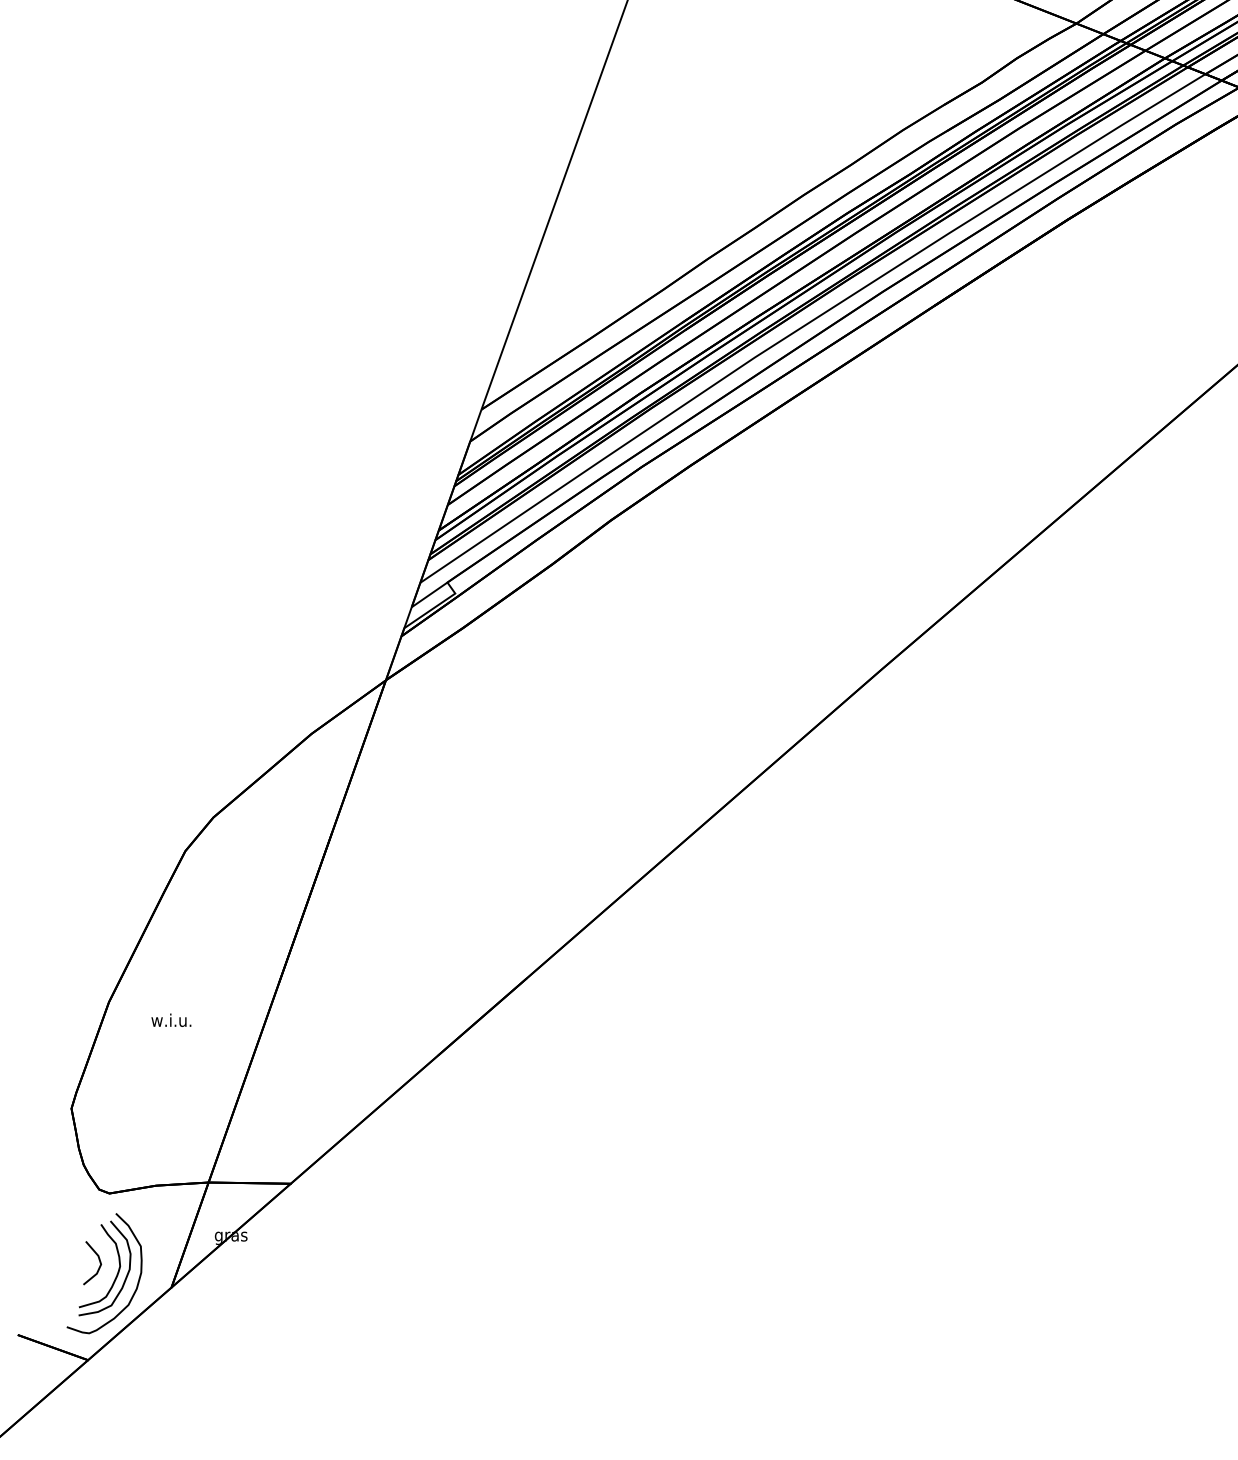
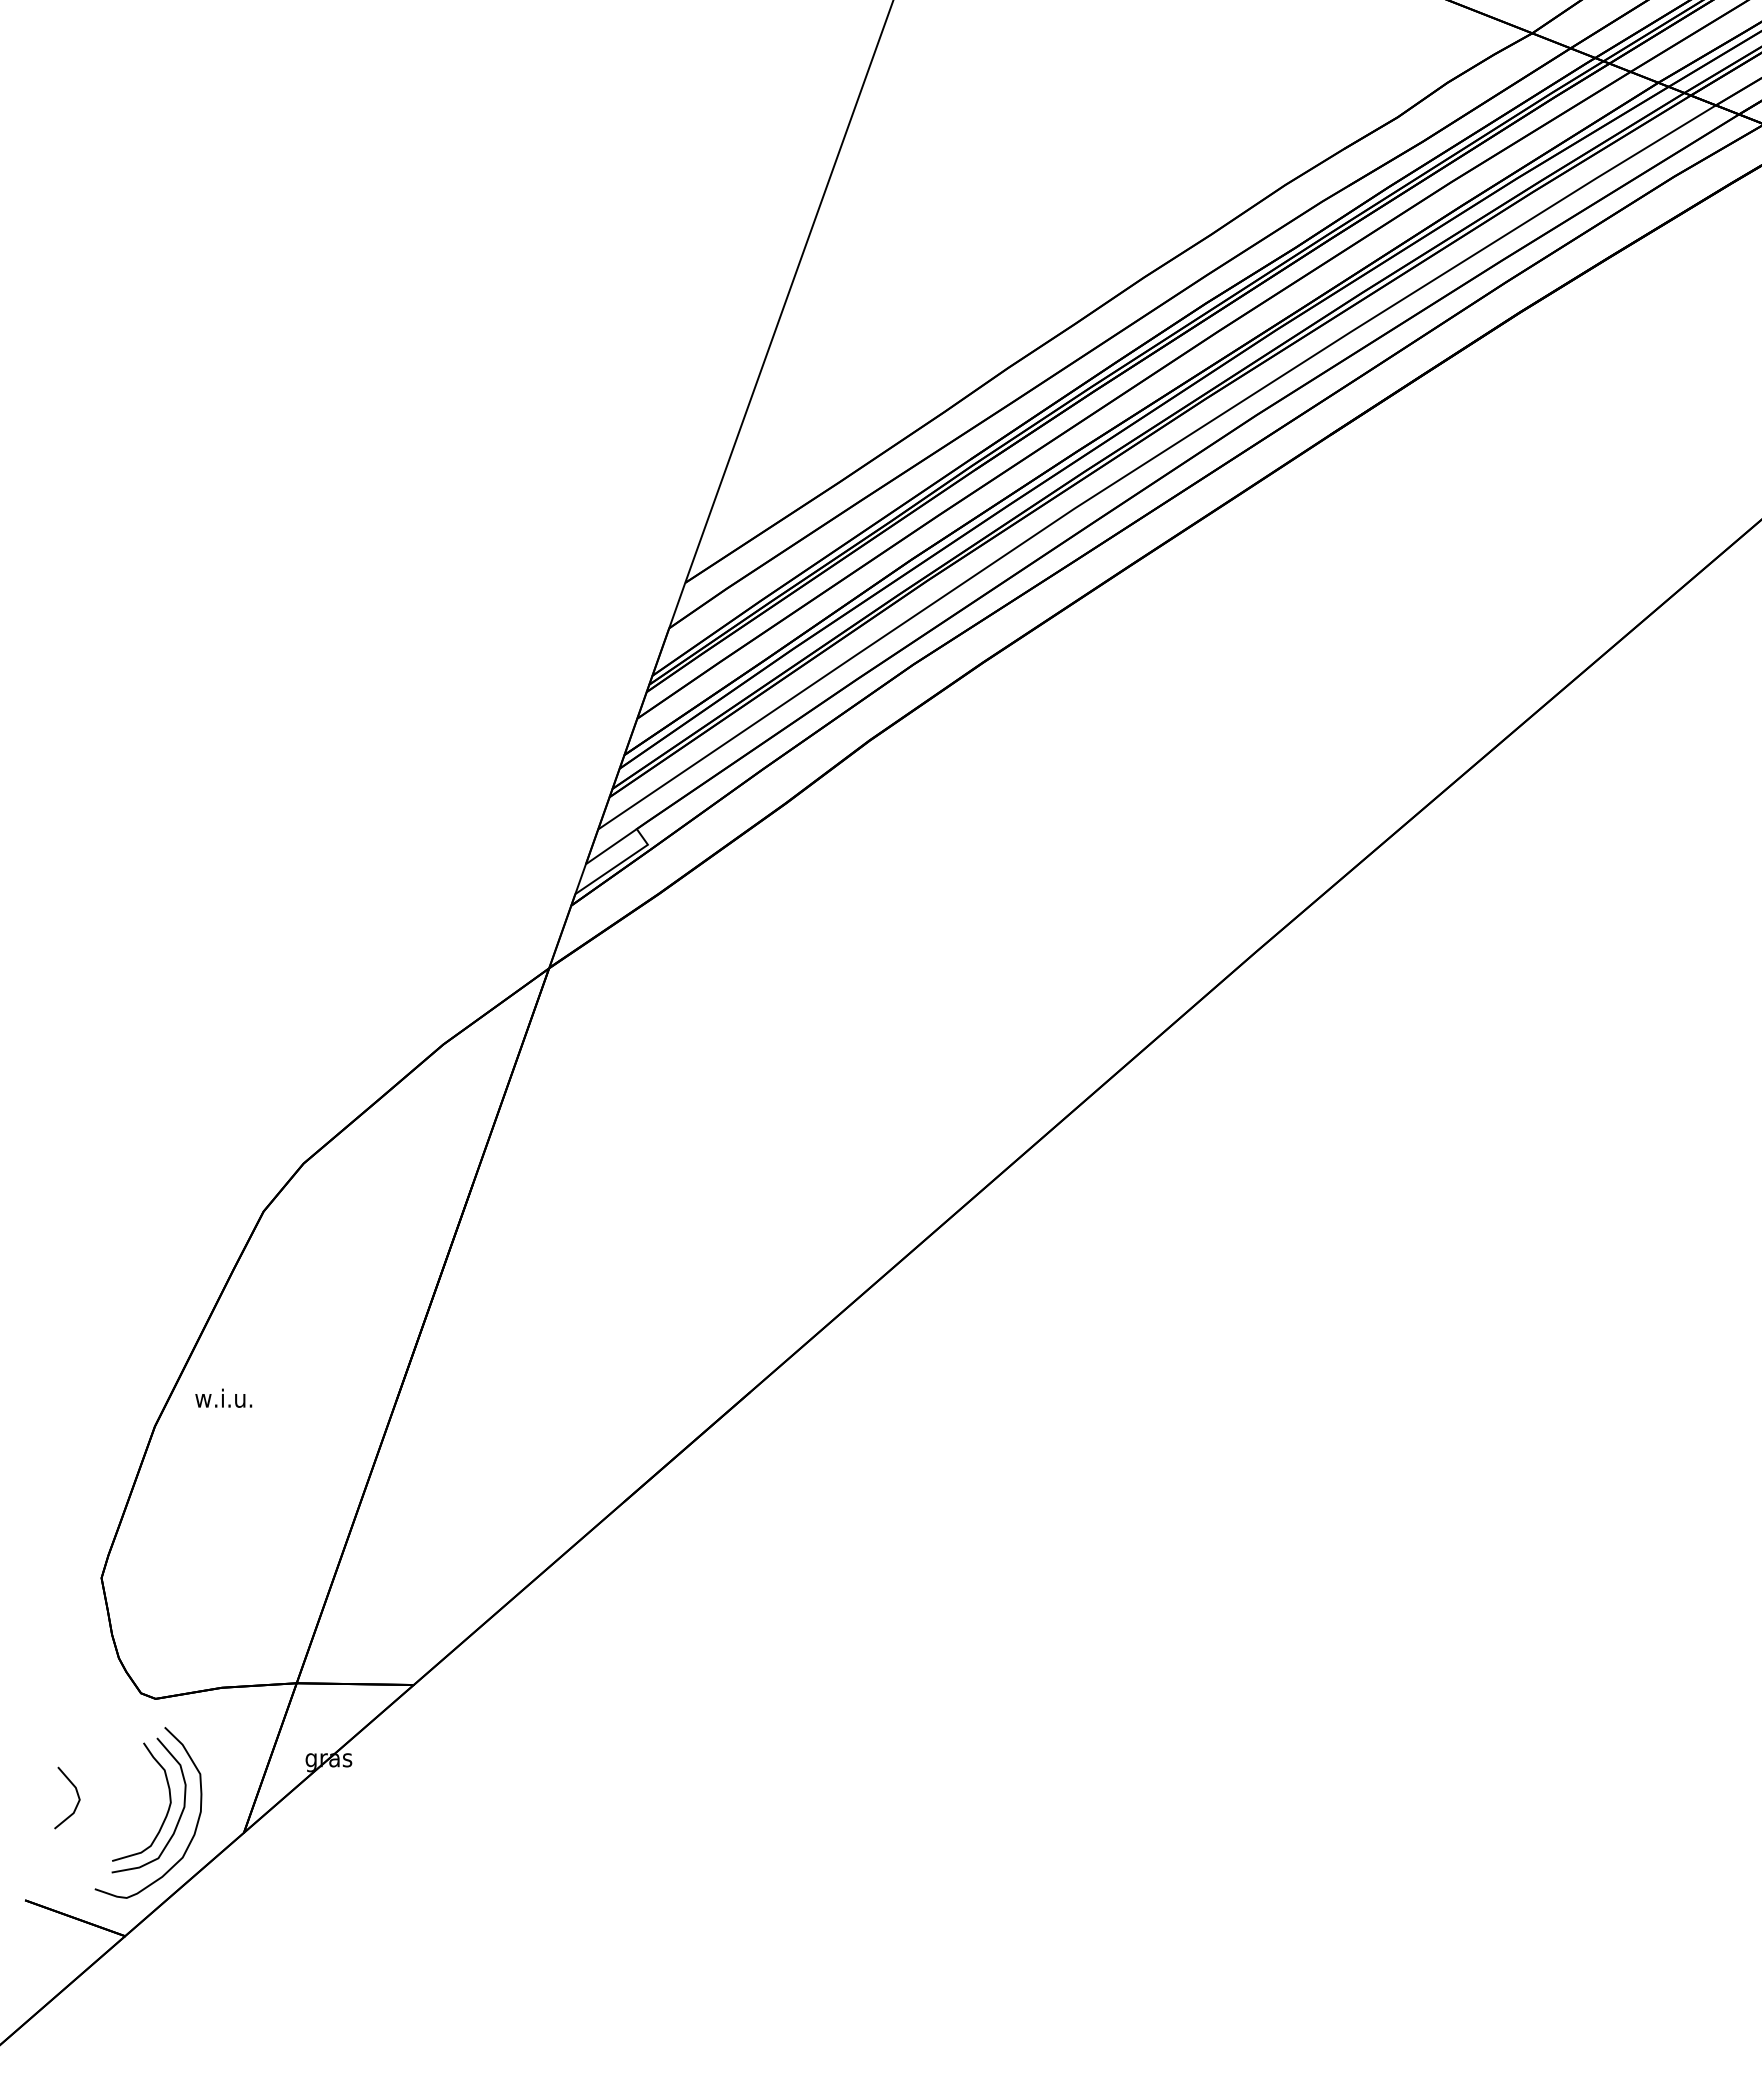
text: (171, 1019) -> (223, 1397), moved
line: (98, 1259) -> (76, 1793), moved

